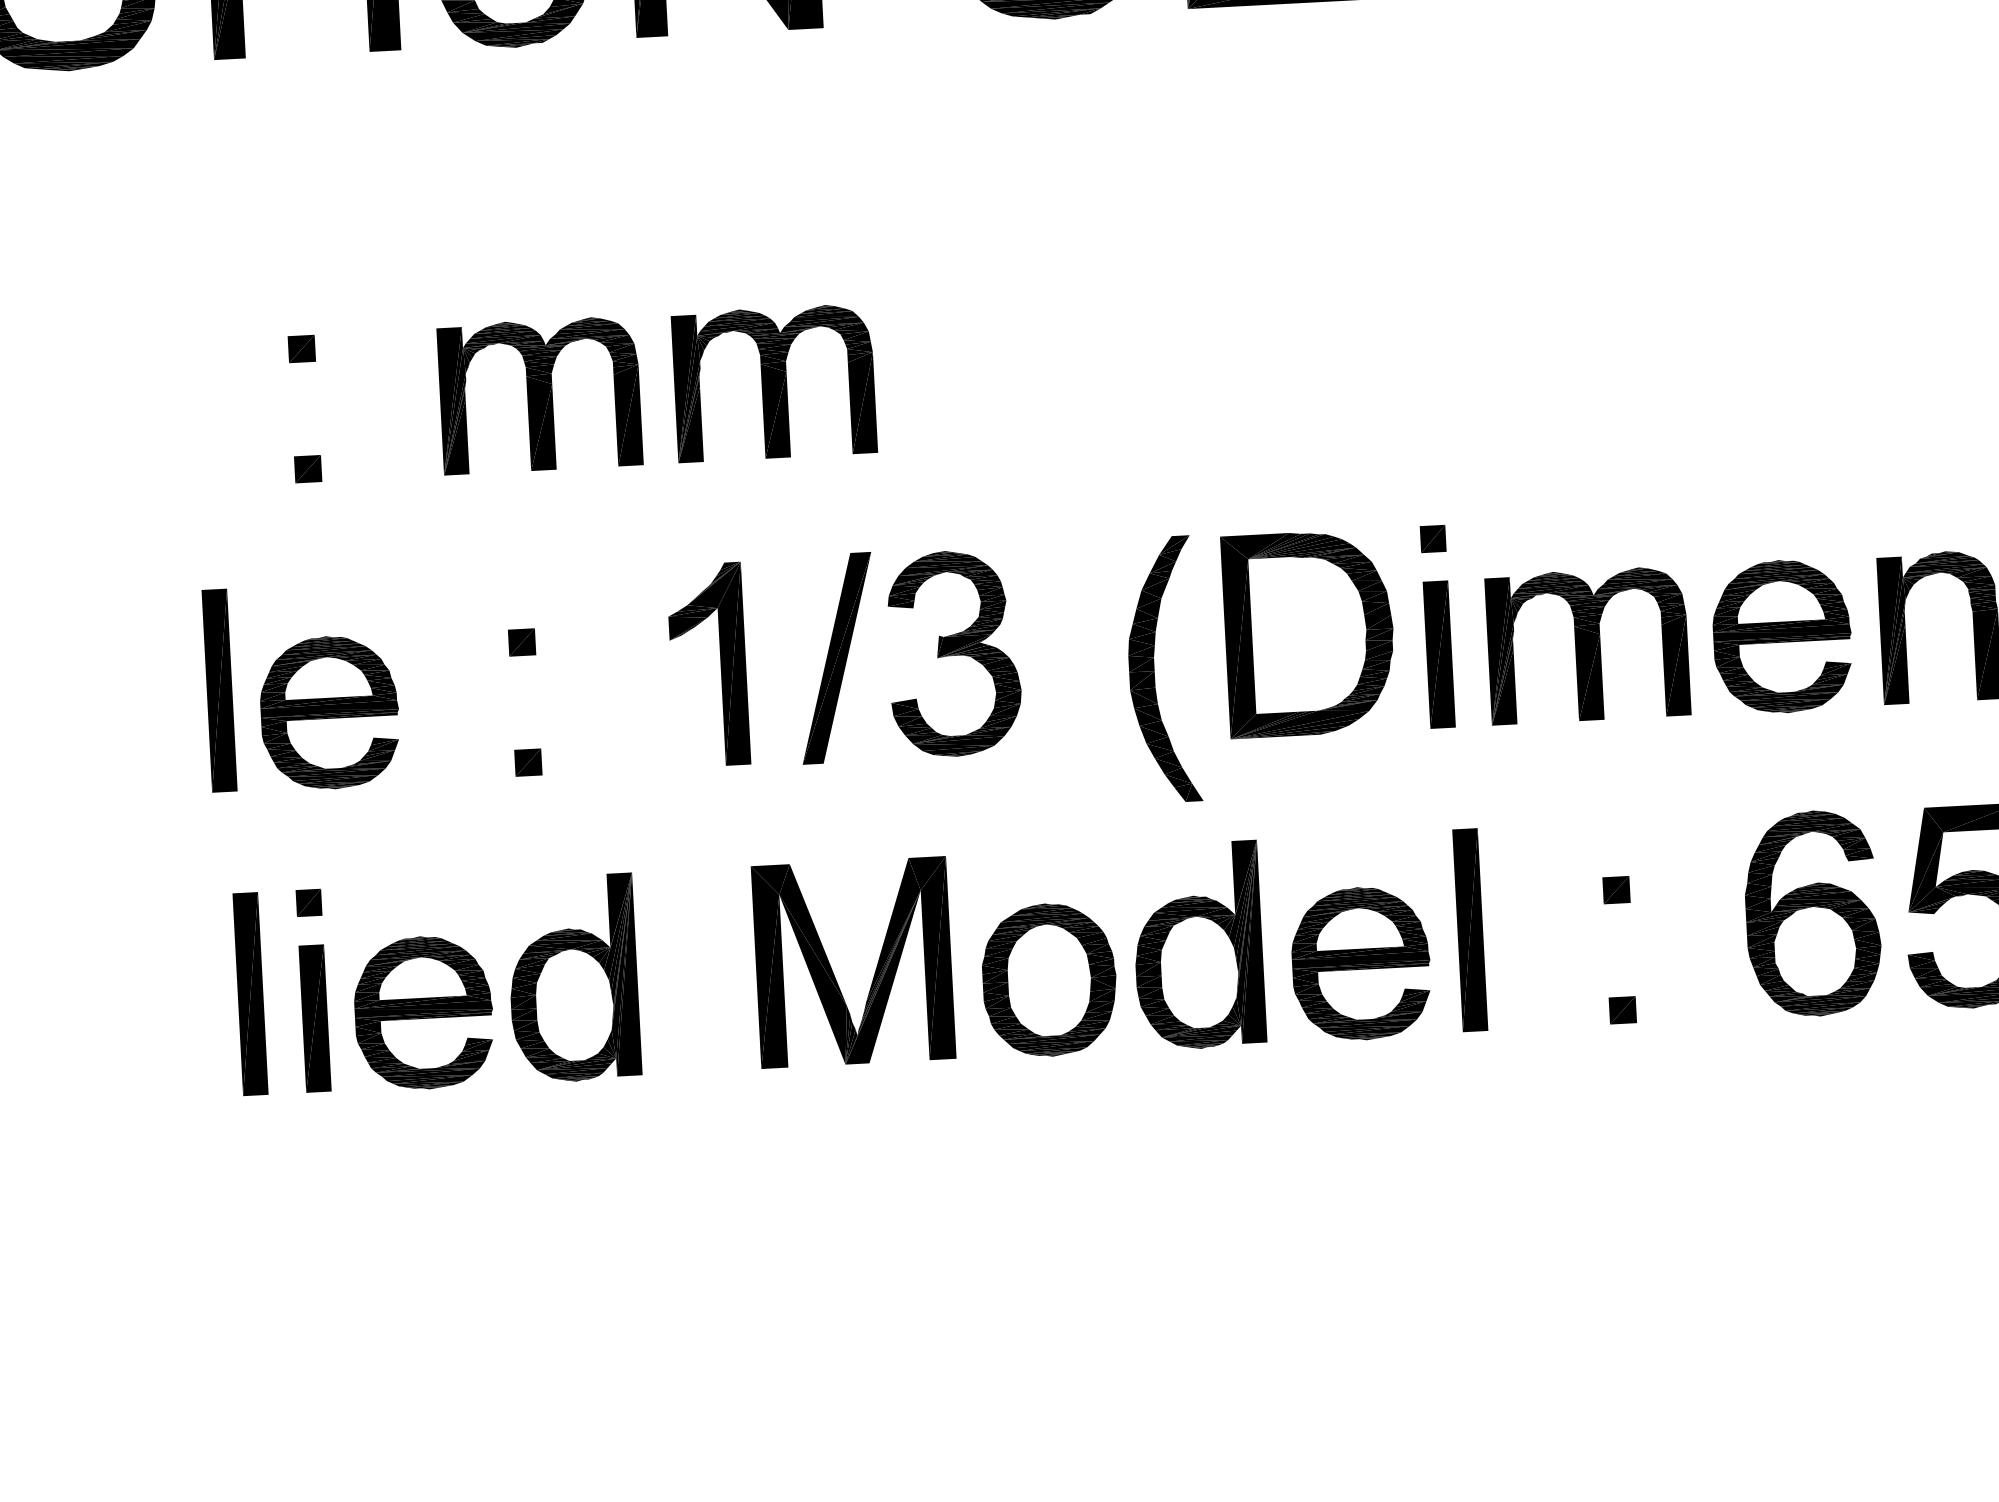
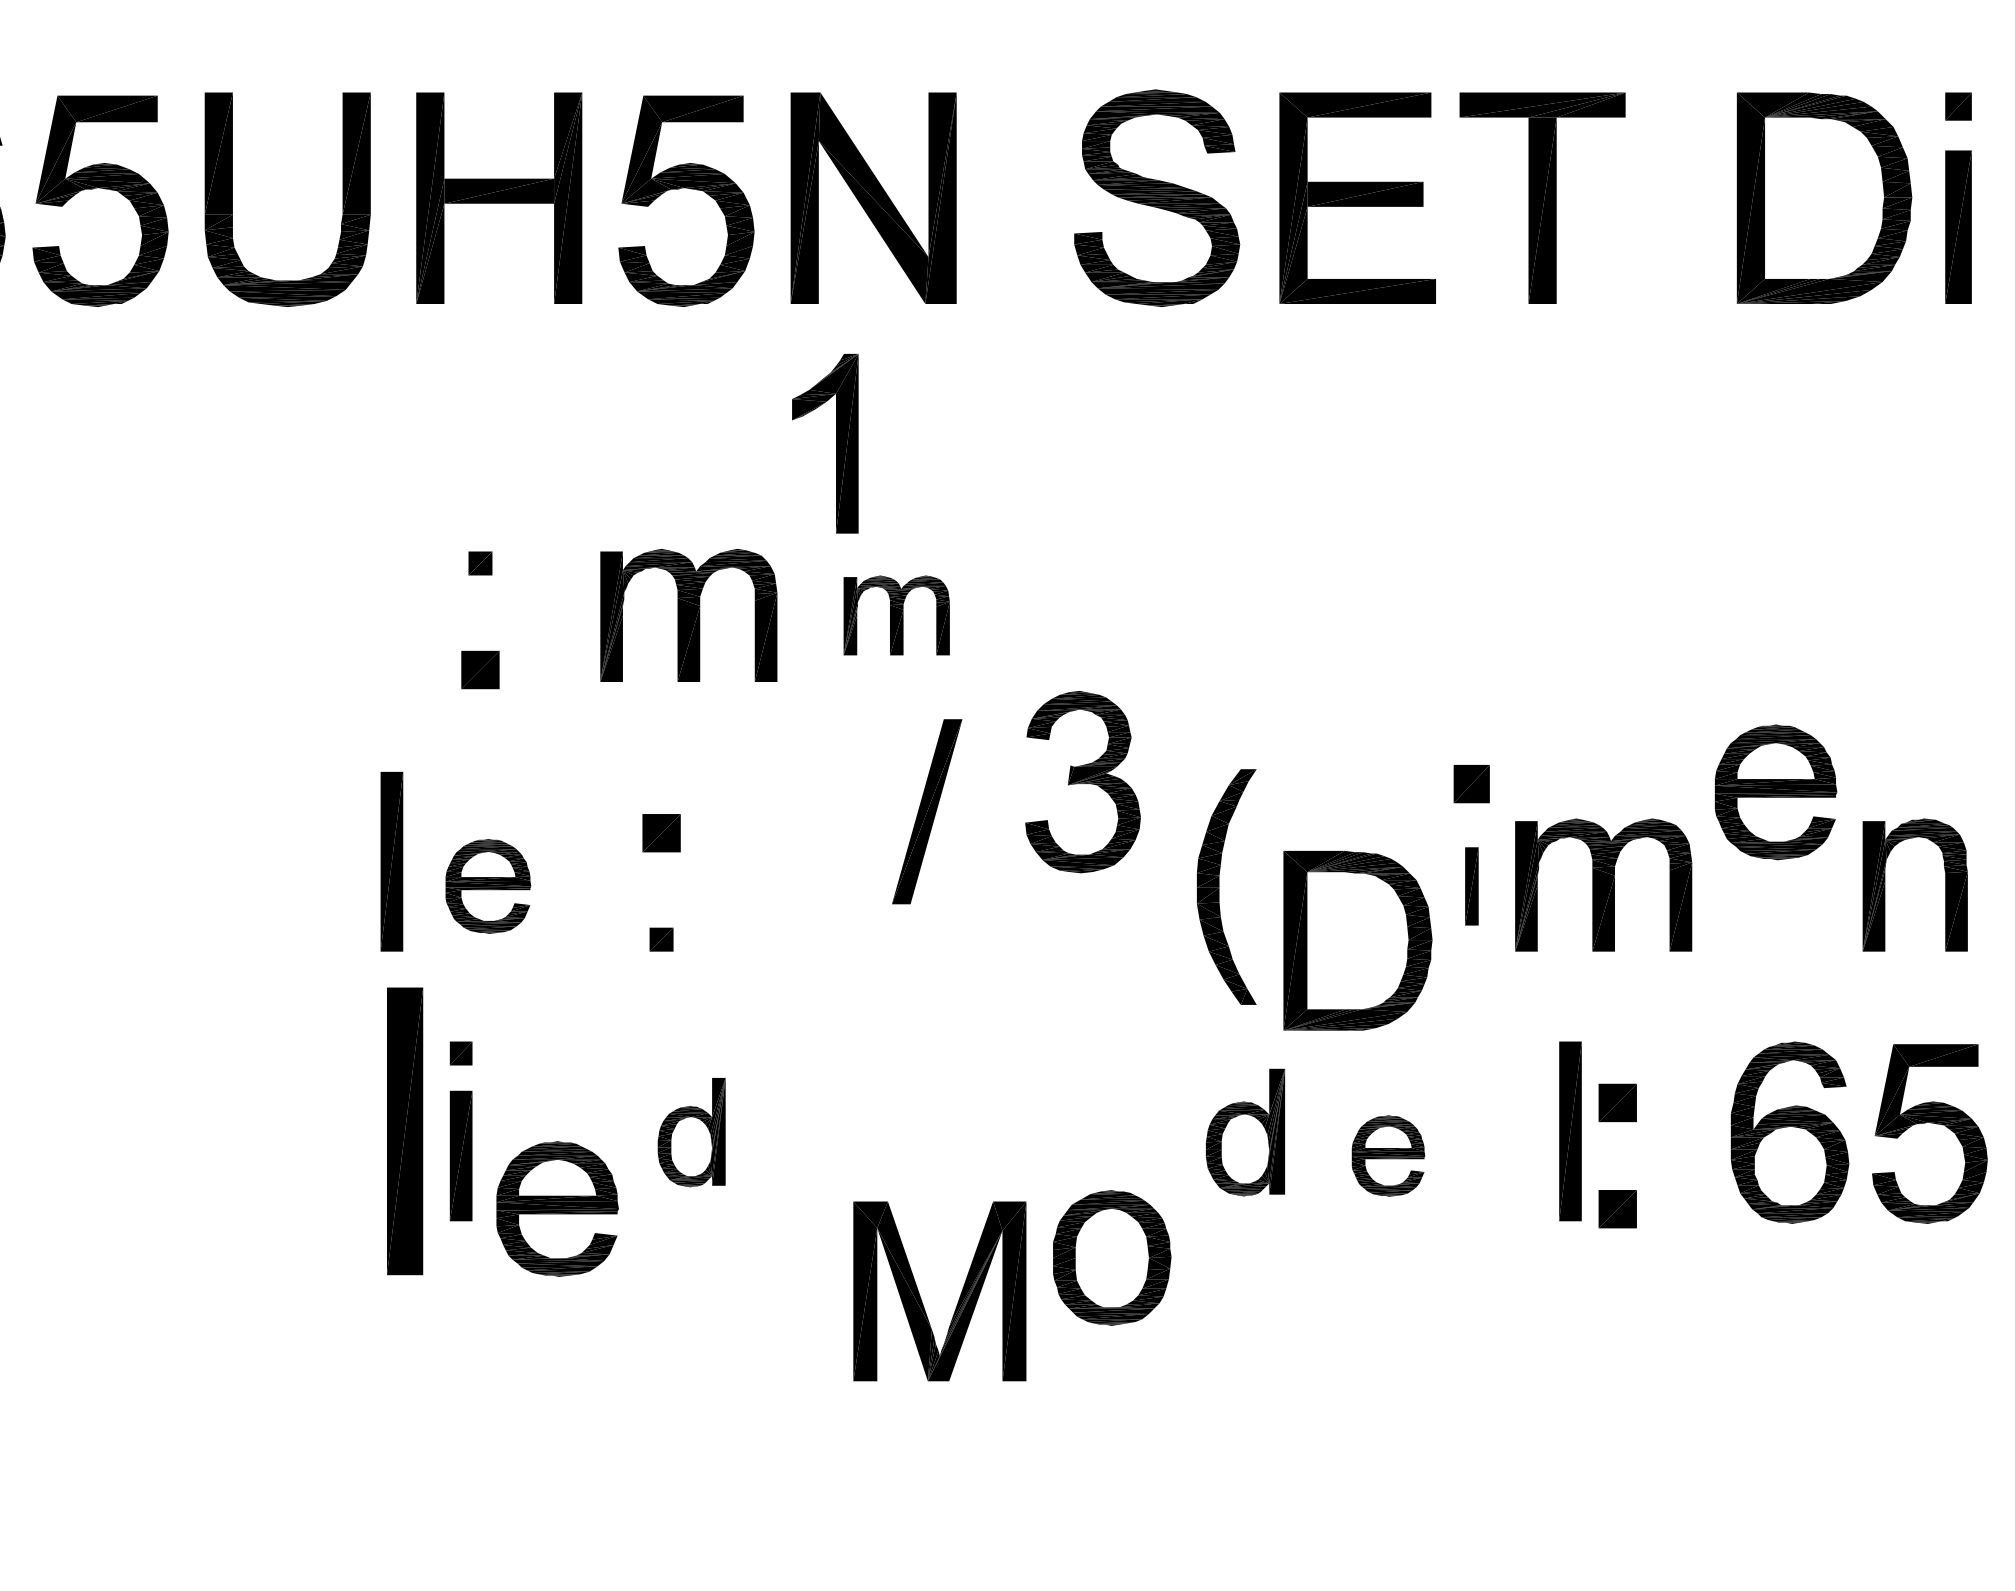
part: (774, 383) -> (896, 615), size x0.6
part: (308, 468) -> (480, 669), size x1.6
part: (1432, 538) -> (1471, 783), size x1.6
part: (1308, 633) -> (1357, 940), moved
part: (1781, 636) -> (1775, 792), moved
part: (521, 641) -> (661, 832), size x1.6
part: (953, 654) -> (1082, 782), moved
part: (1438, 654) -> (1471, 886), size x0.6
part: (837, 658) -> (927, 811), moved
part: (721, 664) -> (836, 443), moved
part: (330, 712) -> (488, 886), size x0.7
part: (1616, 889) -> (1617, 1102), size x1.6
part: (1470, 930) -> (1570, 1131), moved
part: (1198, 945) -> (1245, 1132), size x0.7
part: (1361, 963) -> (1388, 1155), size x0.6
part: (833, 971) -> (921, 1298), moved
part: (573, 978) -> (691, 1132), size x0.6
part: (1049, 979) -> (1112, 1257), moved
part: (250, 994) -> (405, 1131), size x1.6
part: (1622, 1010) -> (1617, 1209), size x1.6
part: (423, 1012) -> (557, 1208), moved

